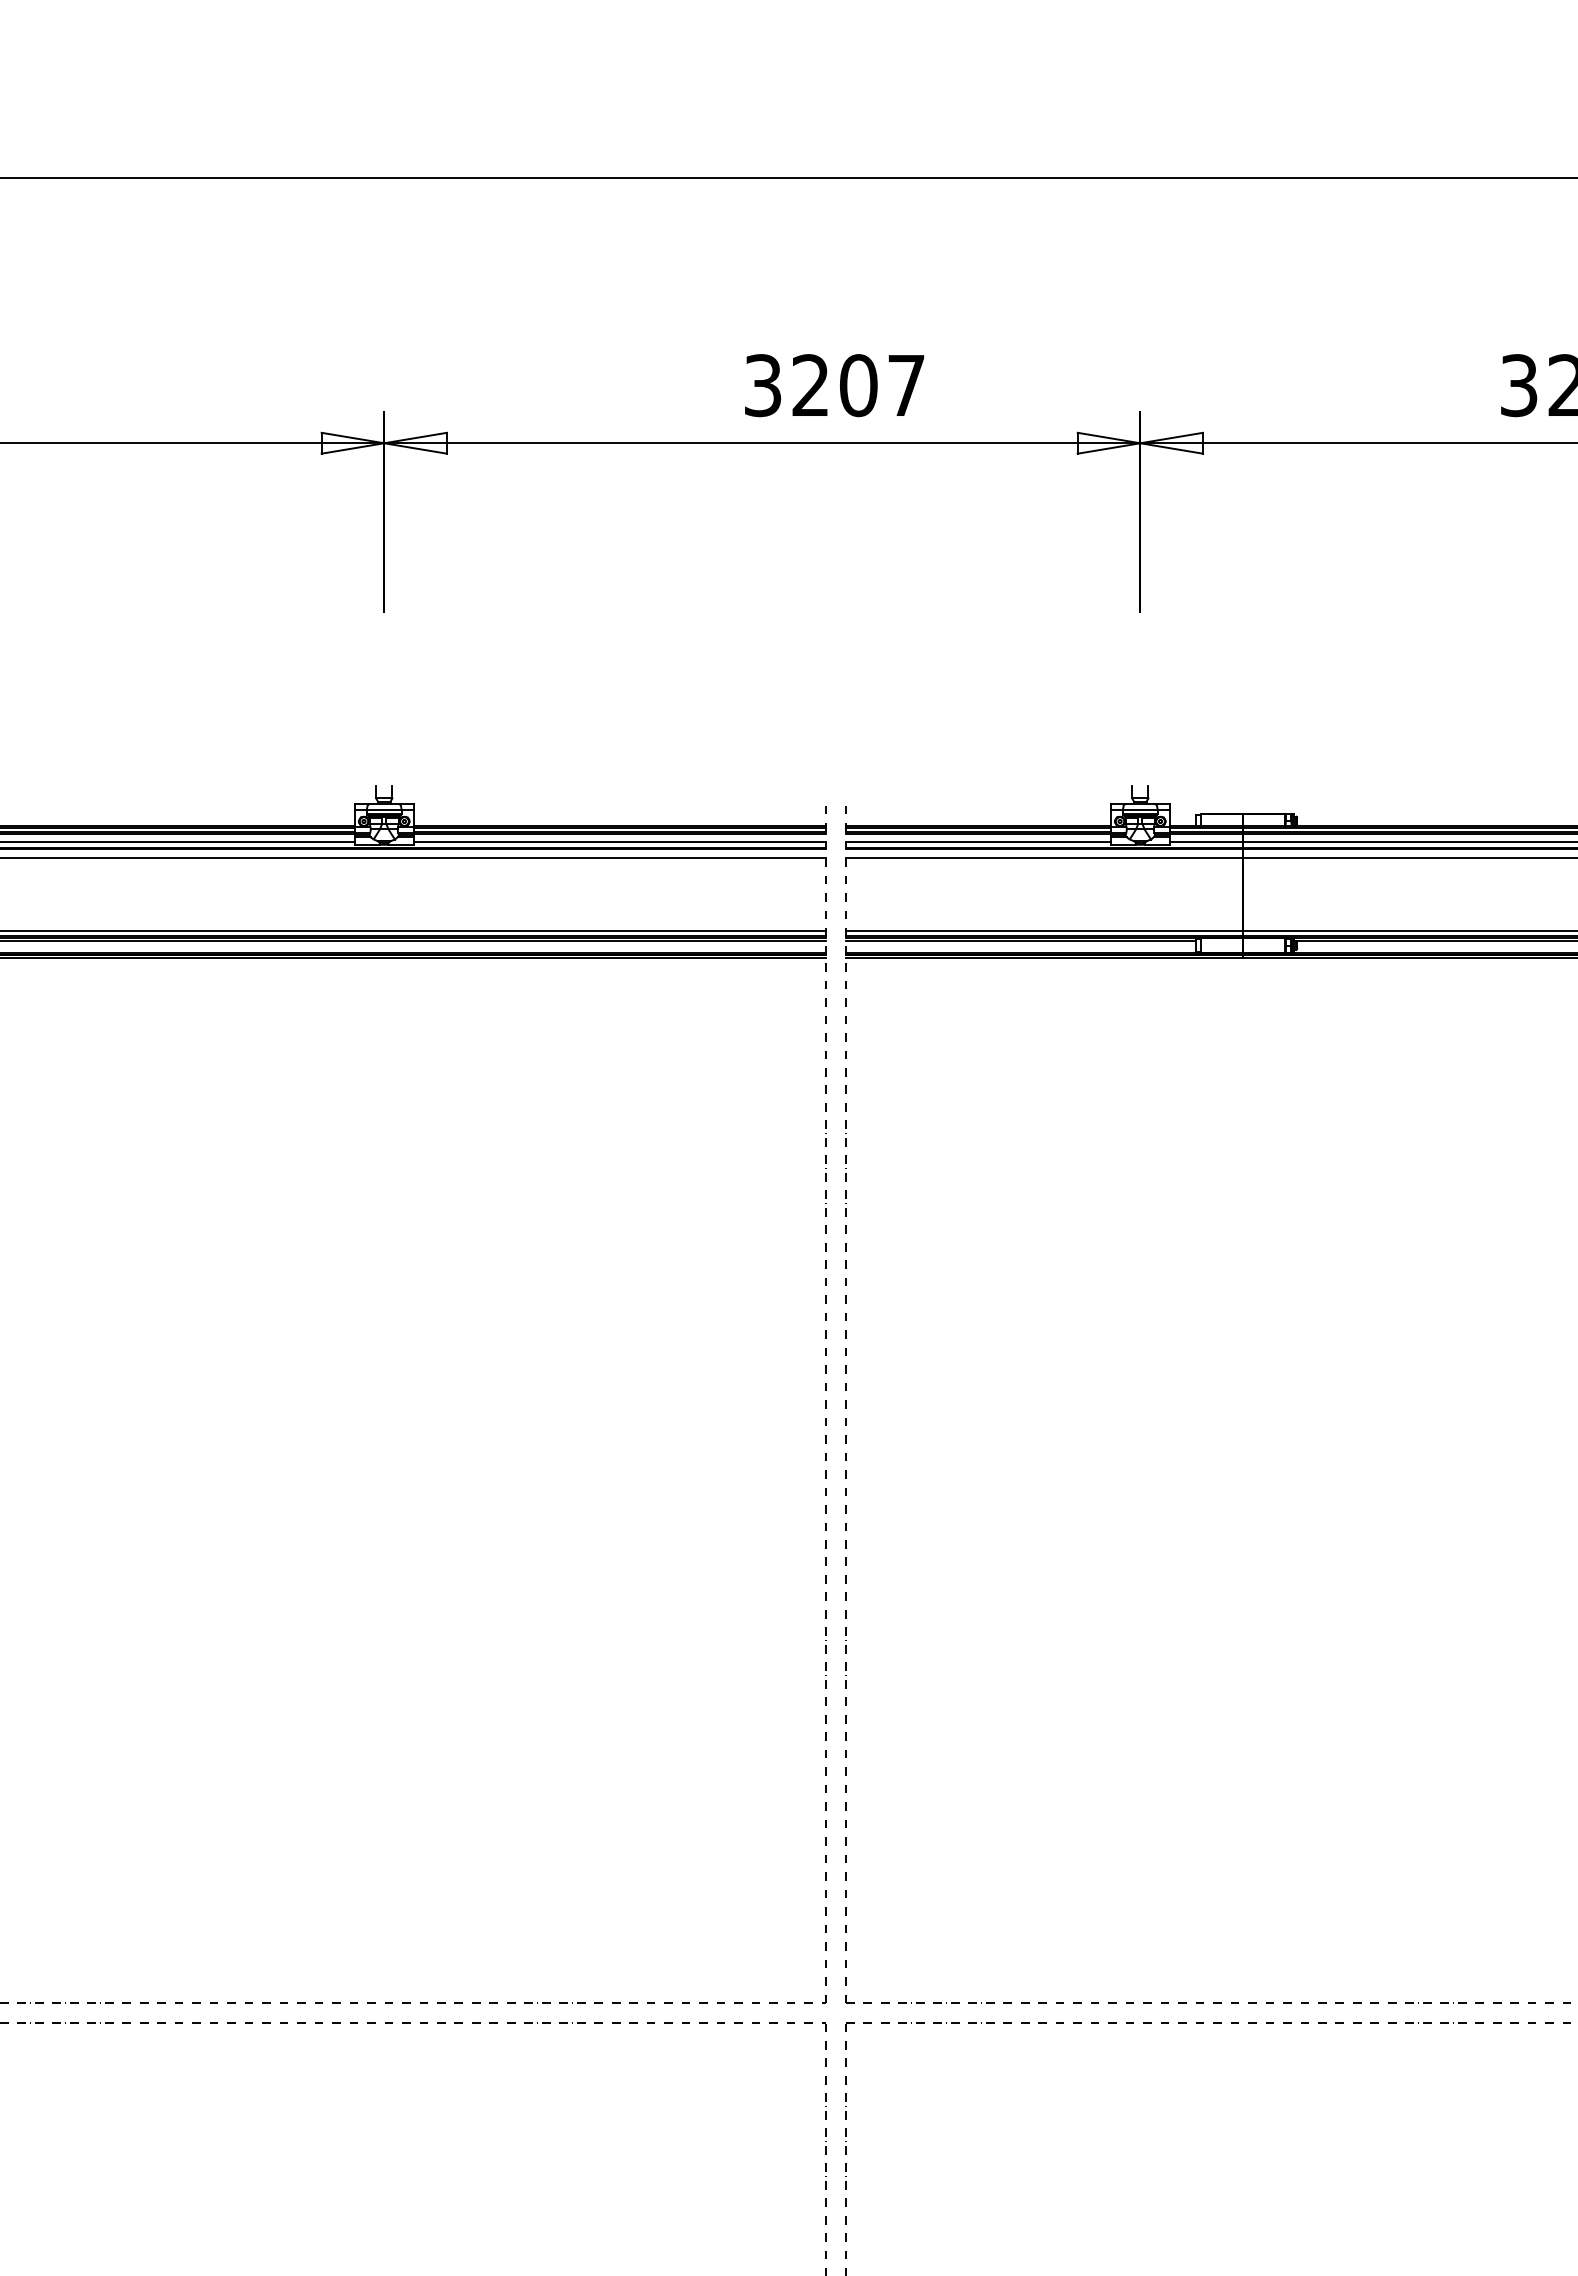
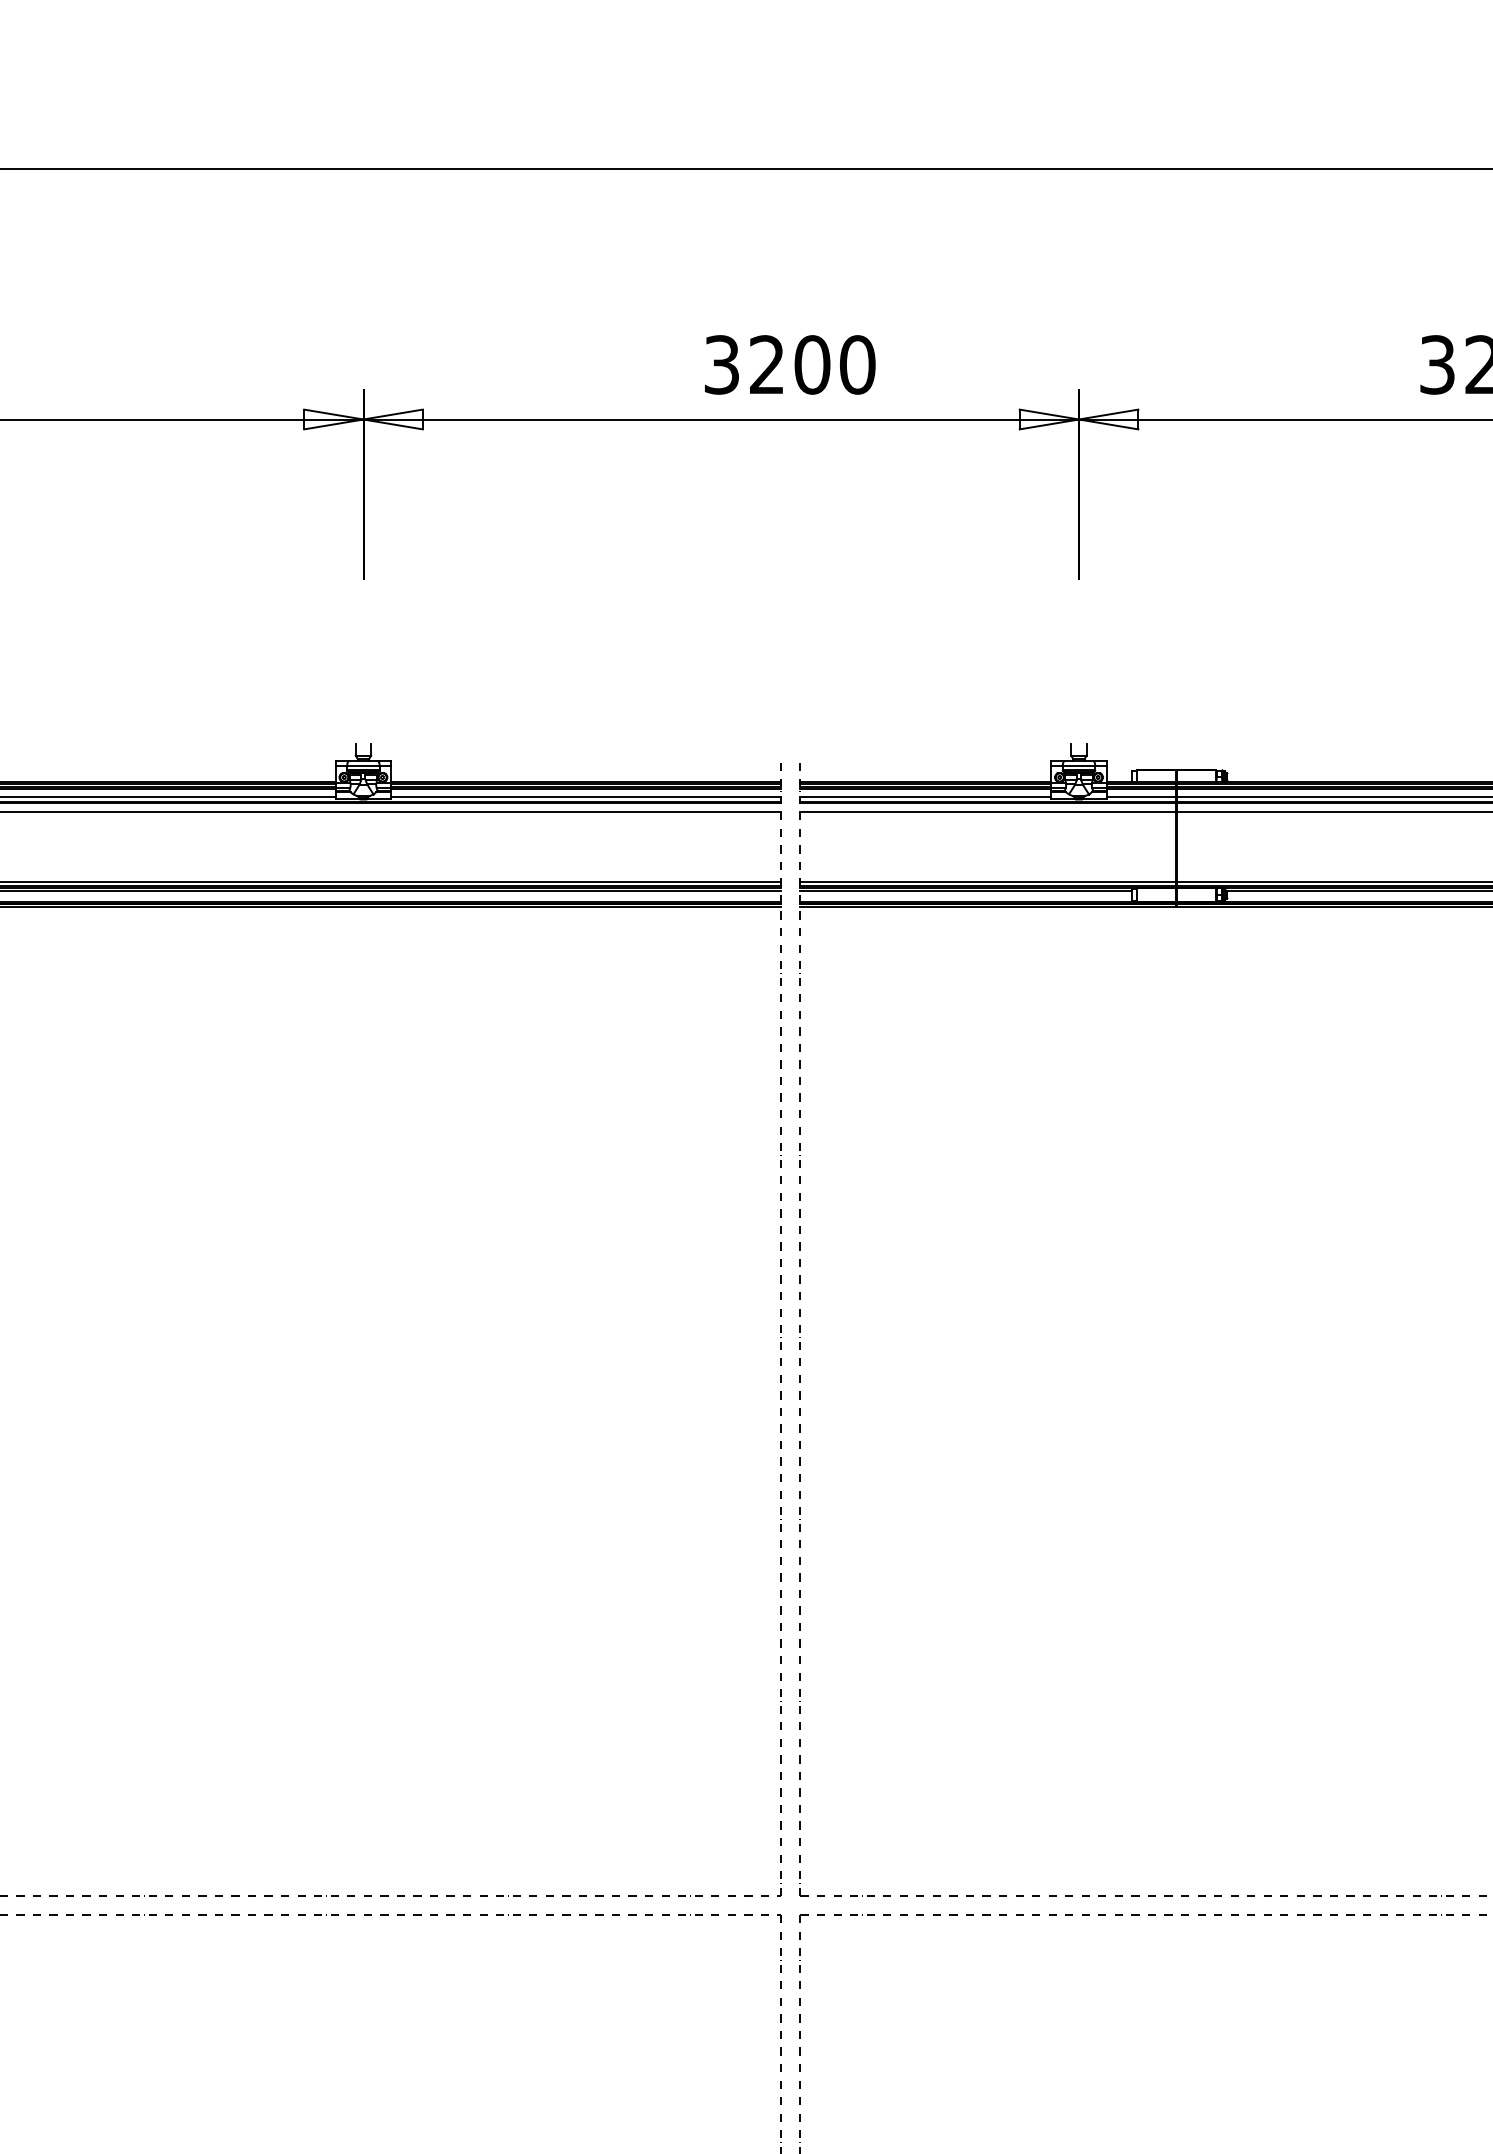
text: (906, 385) -> (857, 364), 3207 -> 3200

